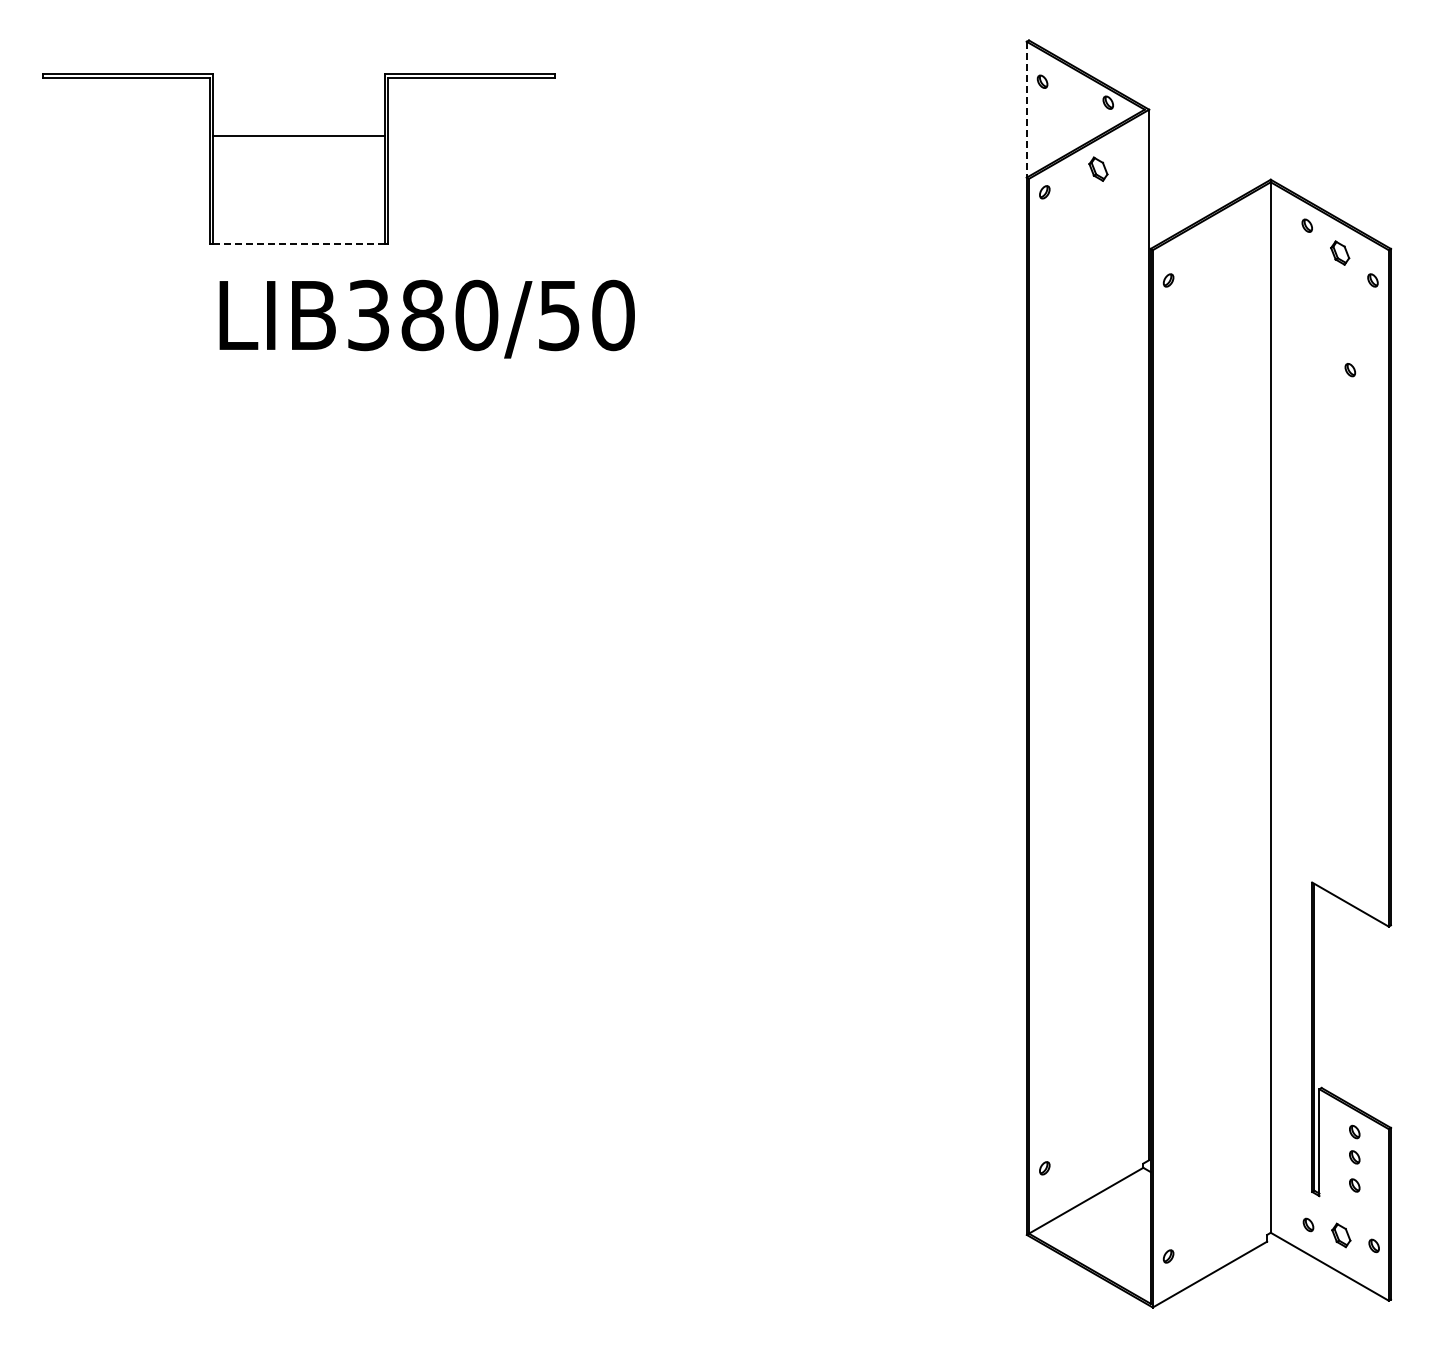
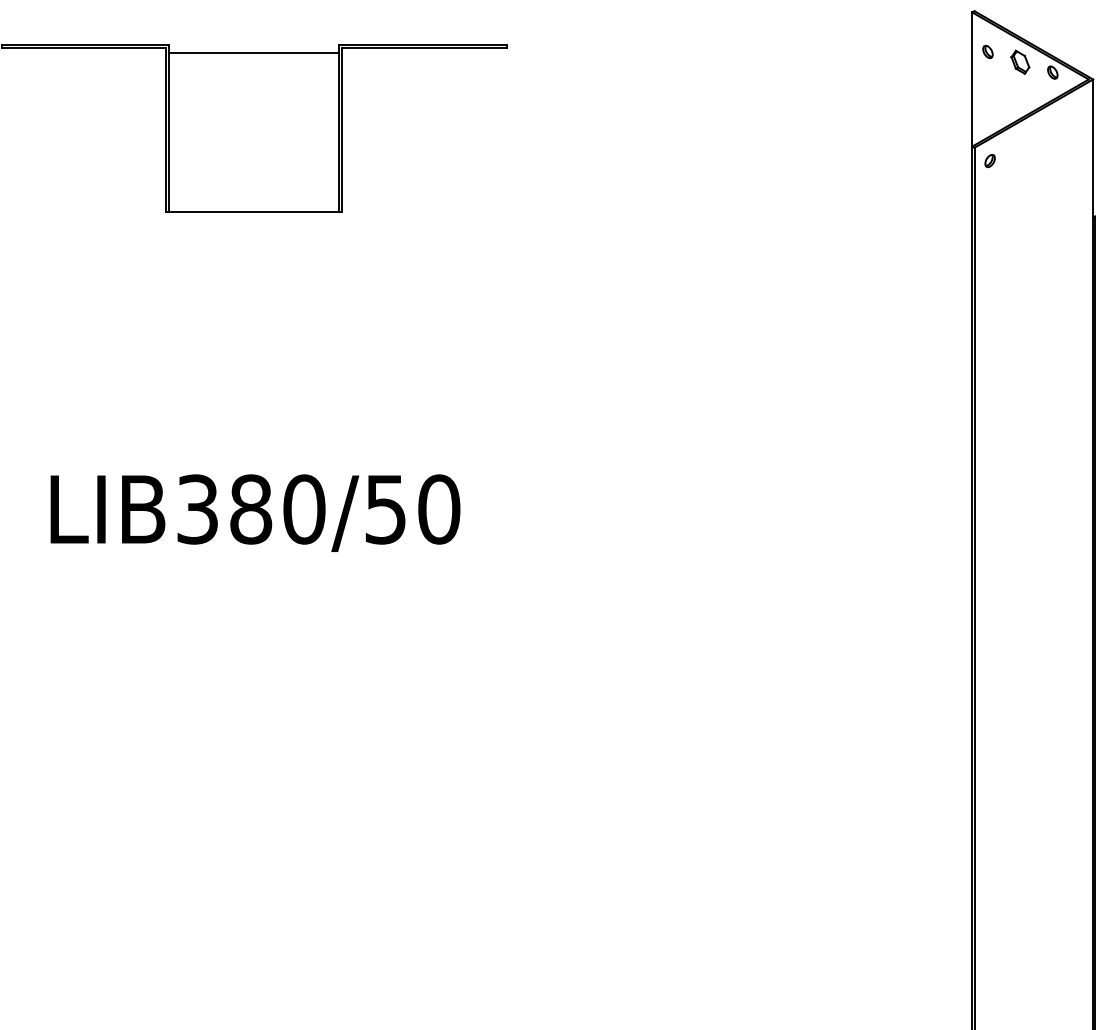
line: (1026, 109) -> (972, 79), dashed -> solid
line: (298, 135) -> (253, 52), moved
part: (1098, 168) -> (1020, 61), moved
line: (299, 244) -> (254, 212), dashed -> solid
text: (426, 318) -> (254, 512), moved

